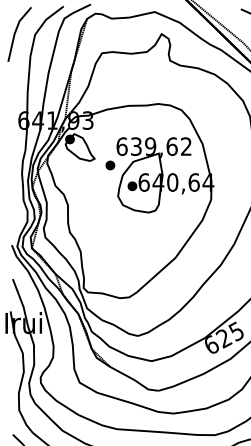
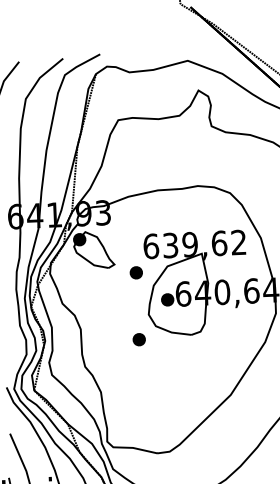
part: (110, 214) -> (139, 339), added

